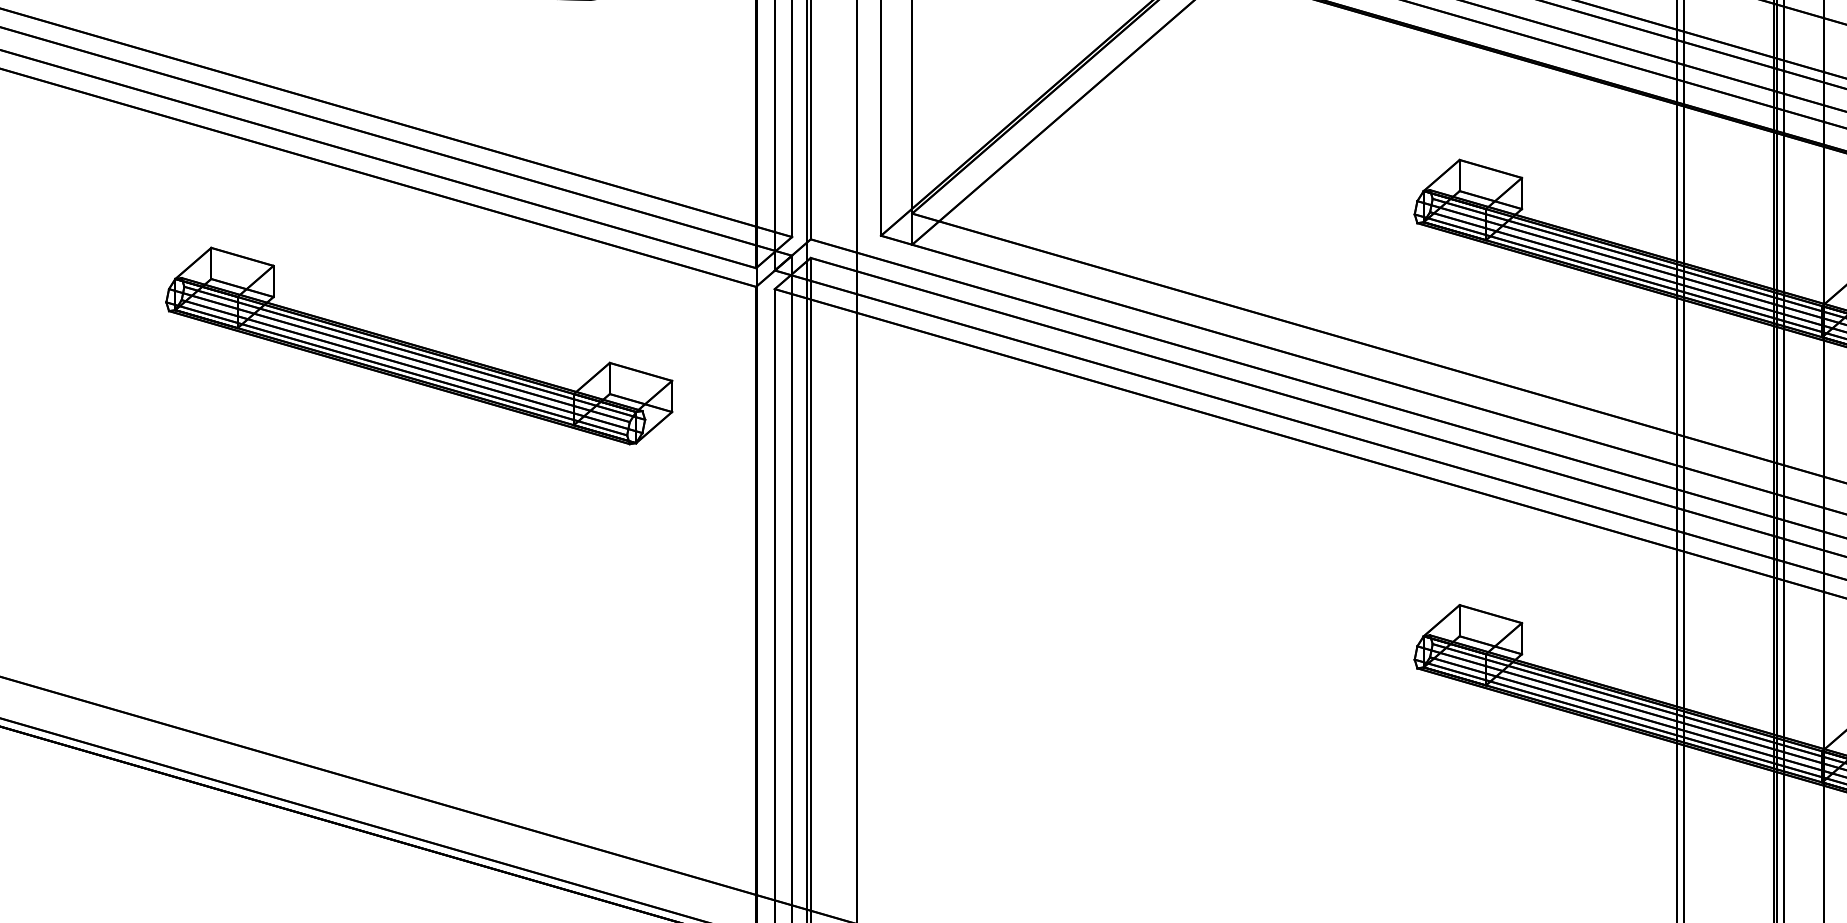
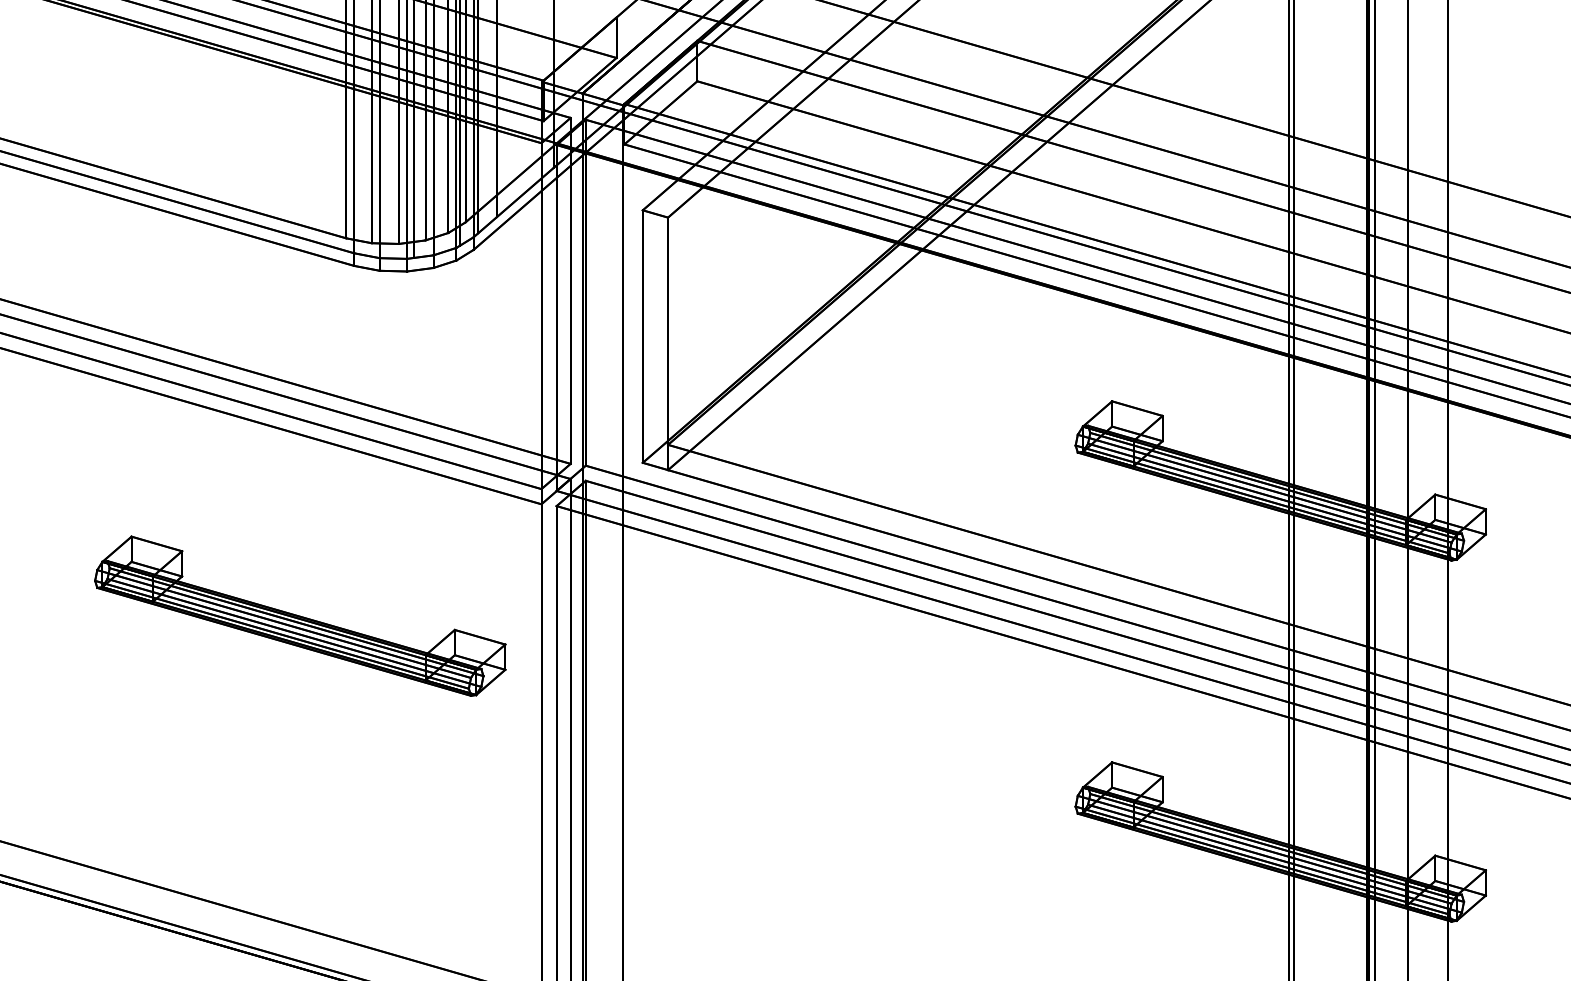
part: (419, 345) -> (300, 615), moved

